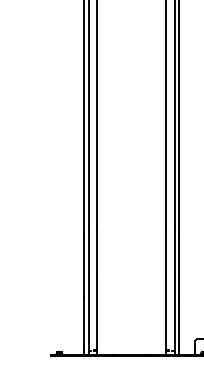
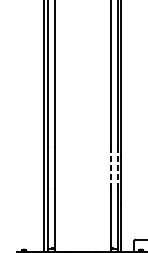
line: (166, 250) -> (110, 167), solid -> dashed
line: (174, 250) -> (117, 167), solid -> dashed

